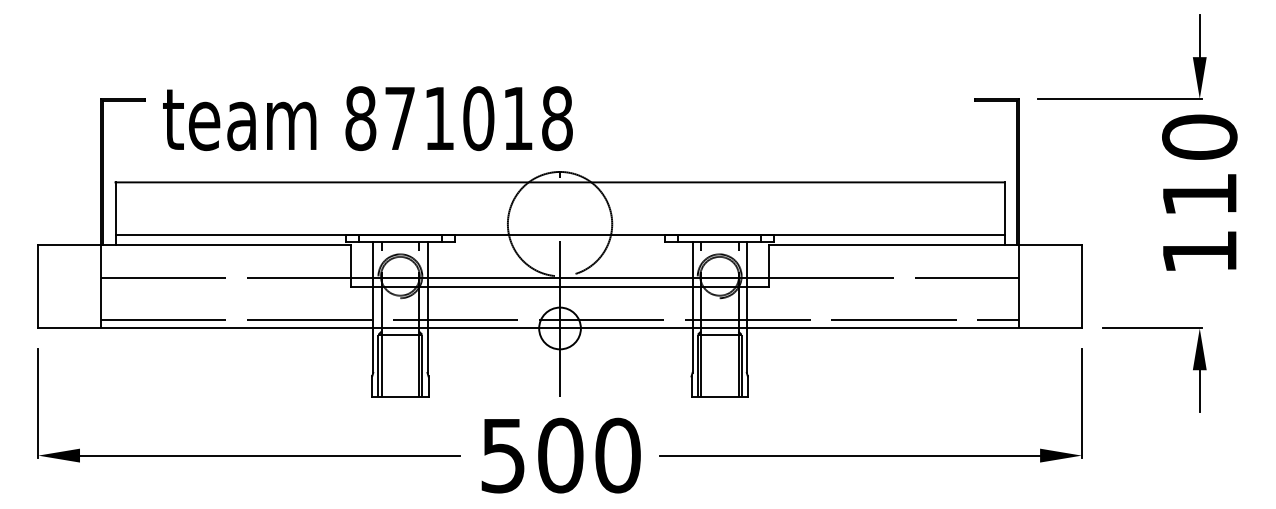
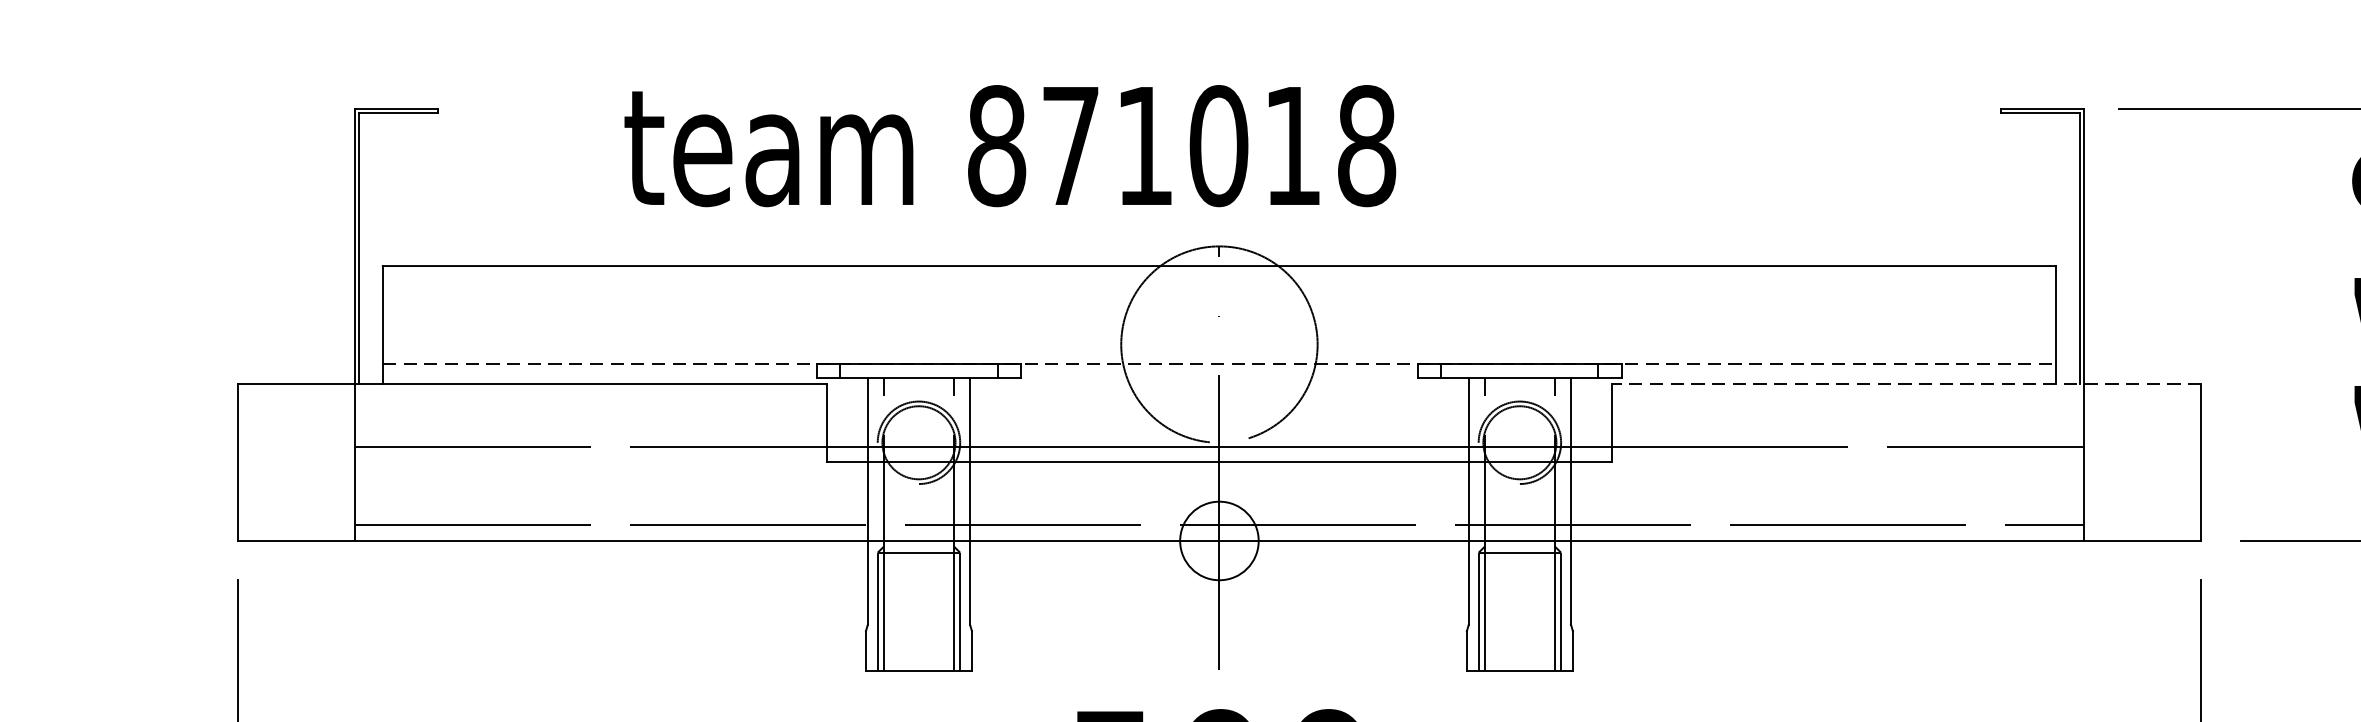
text: (367, 118) -> (1009, 145), moved
line: (560, 234) -> (1220, 364), solid -> dashed
line: (925, 245) -> (1907, 384), solid -> dashed

